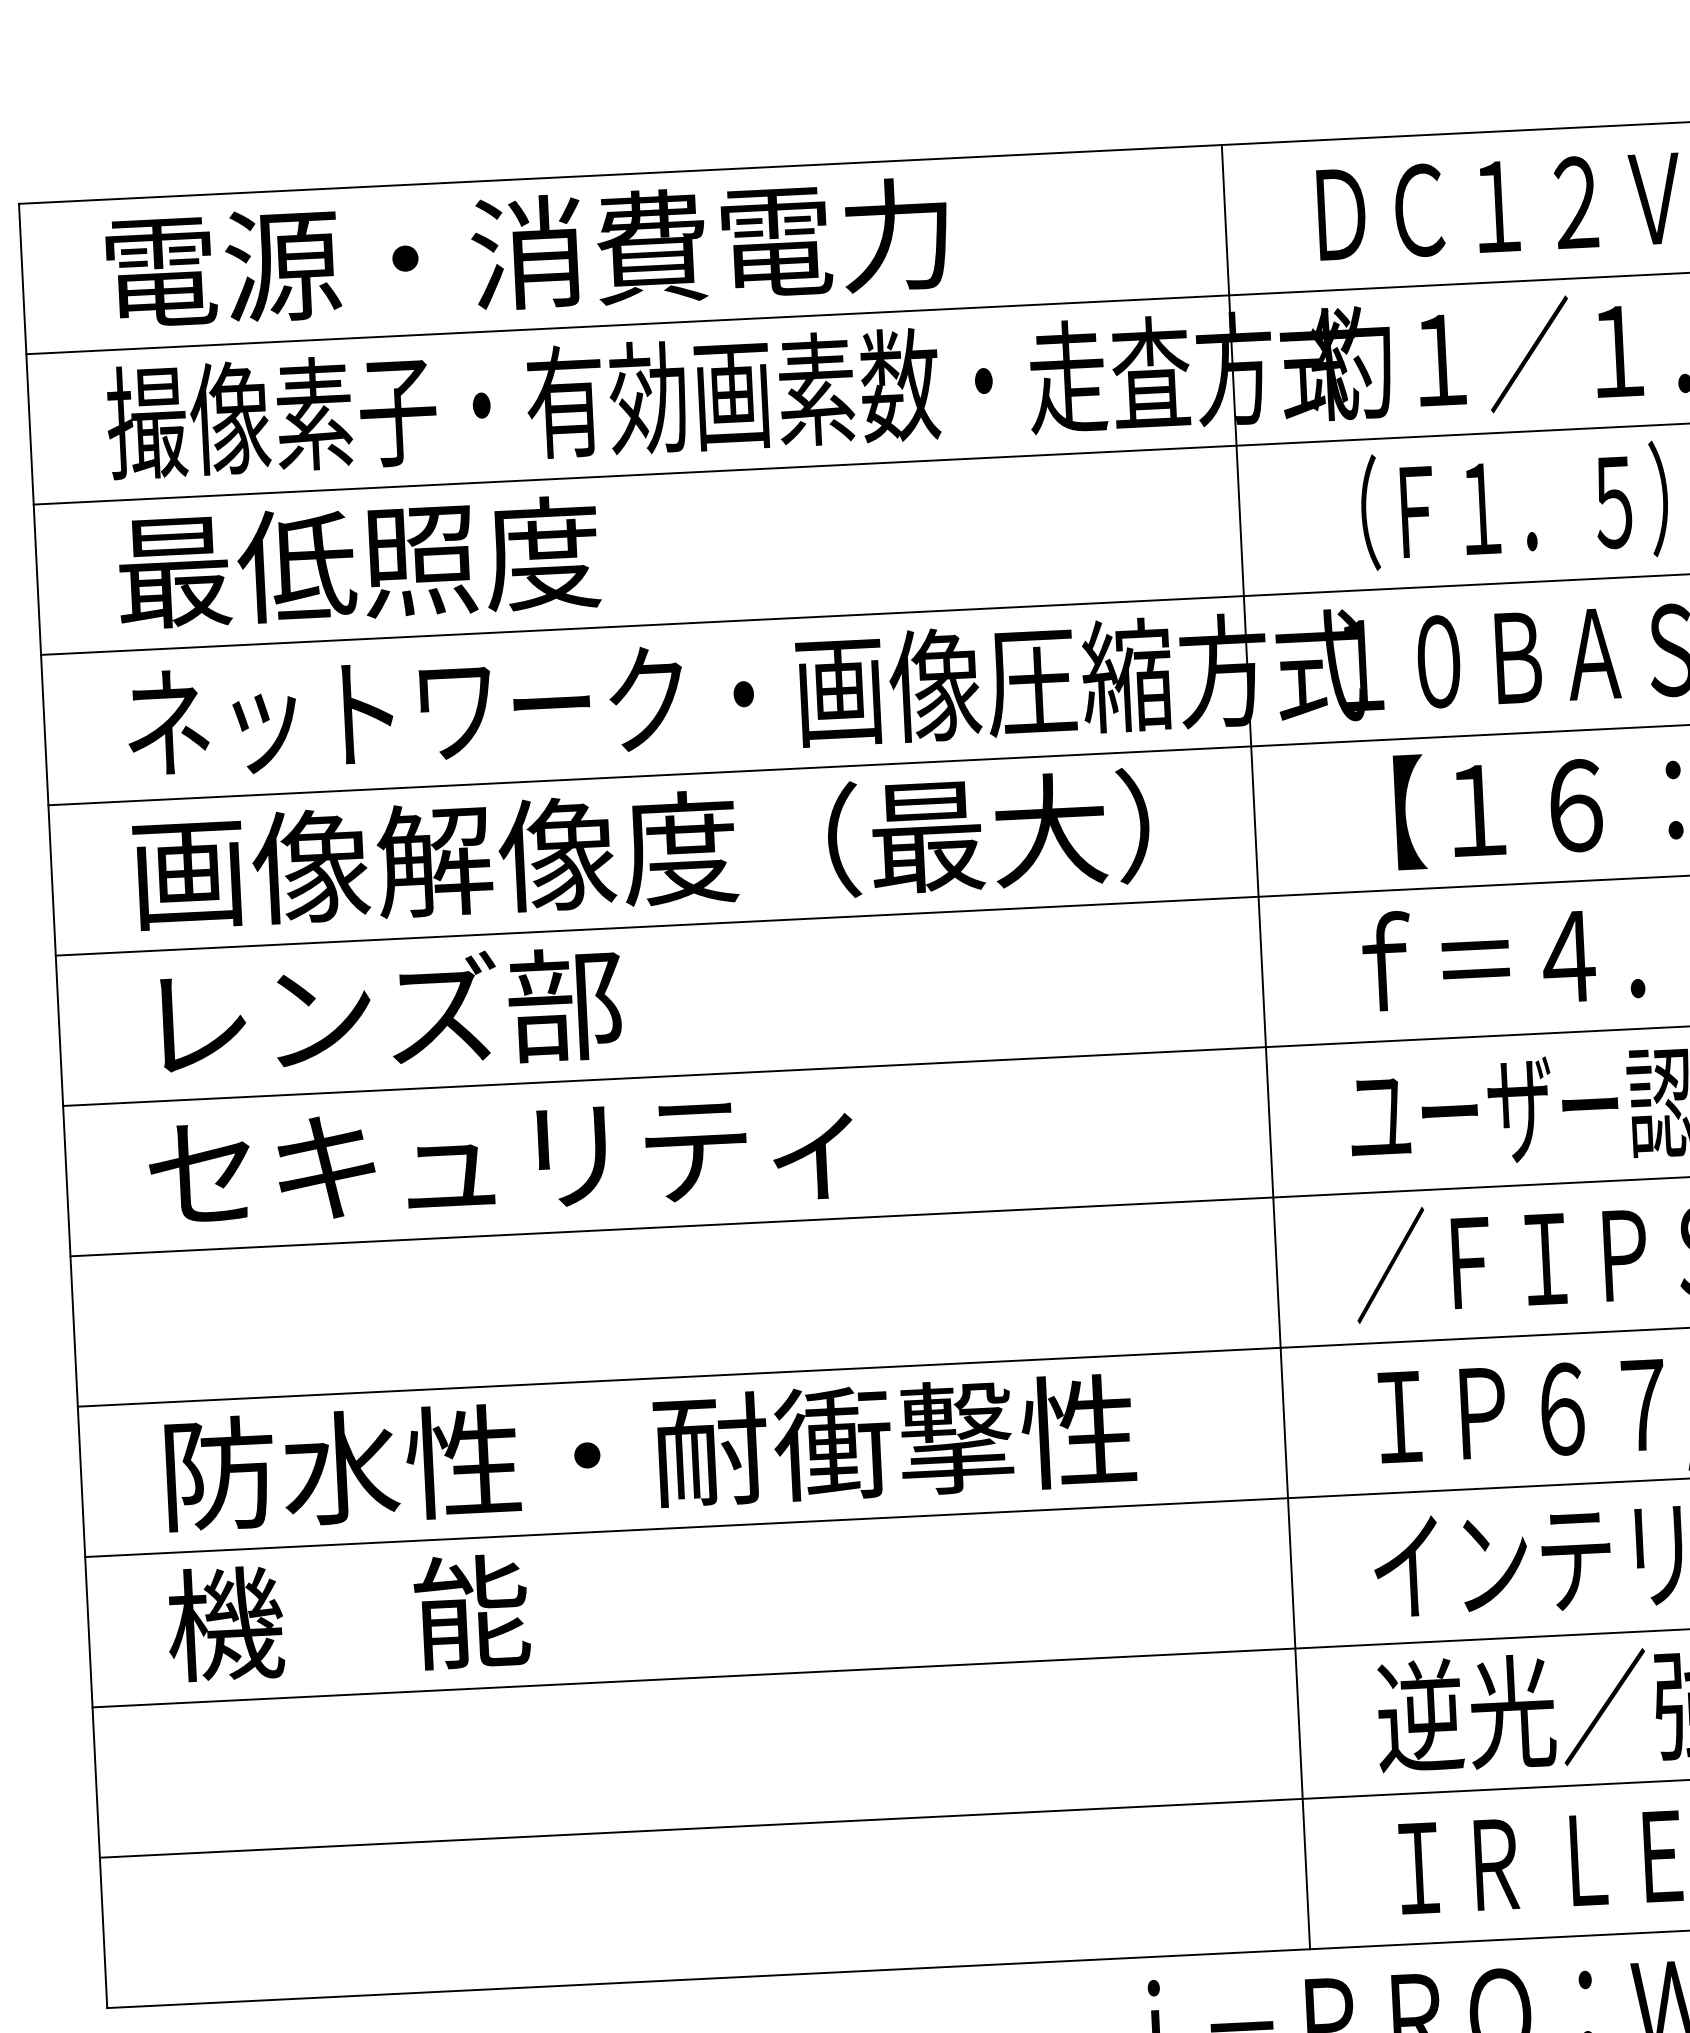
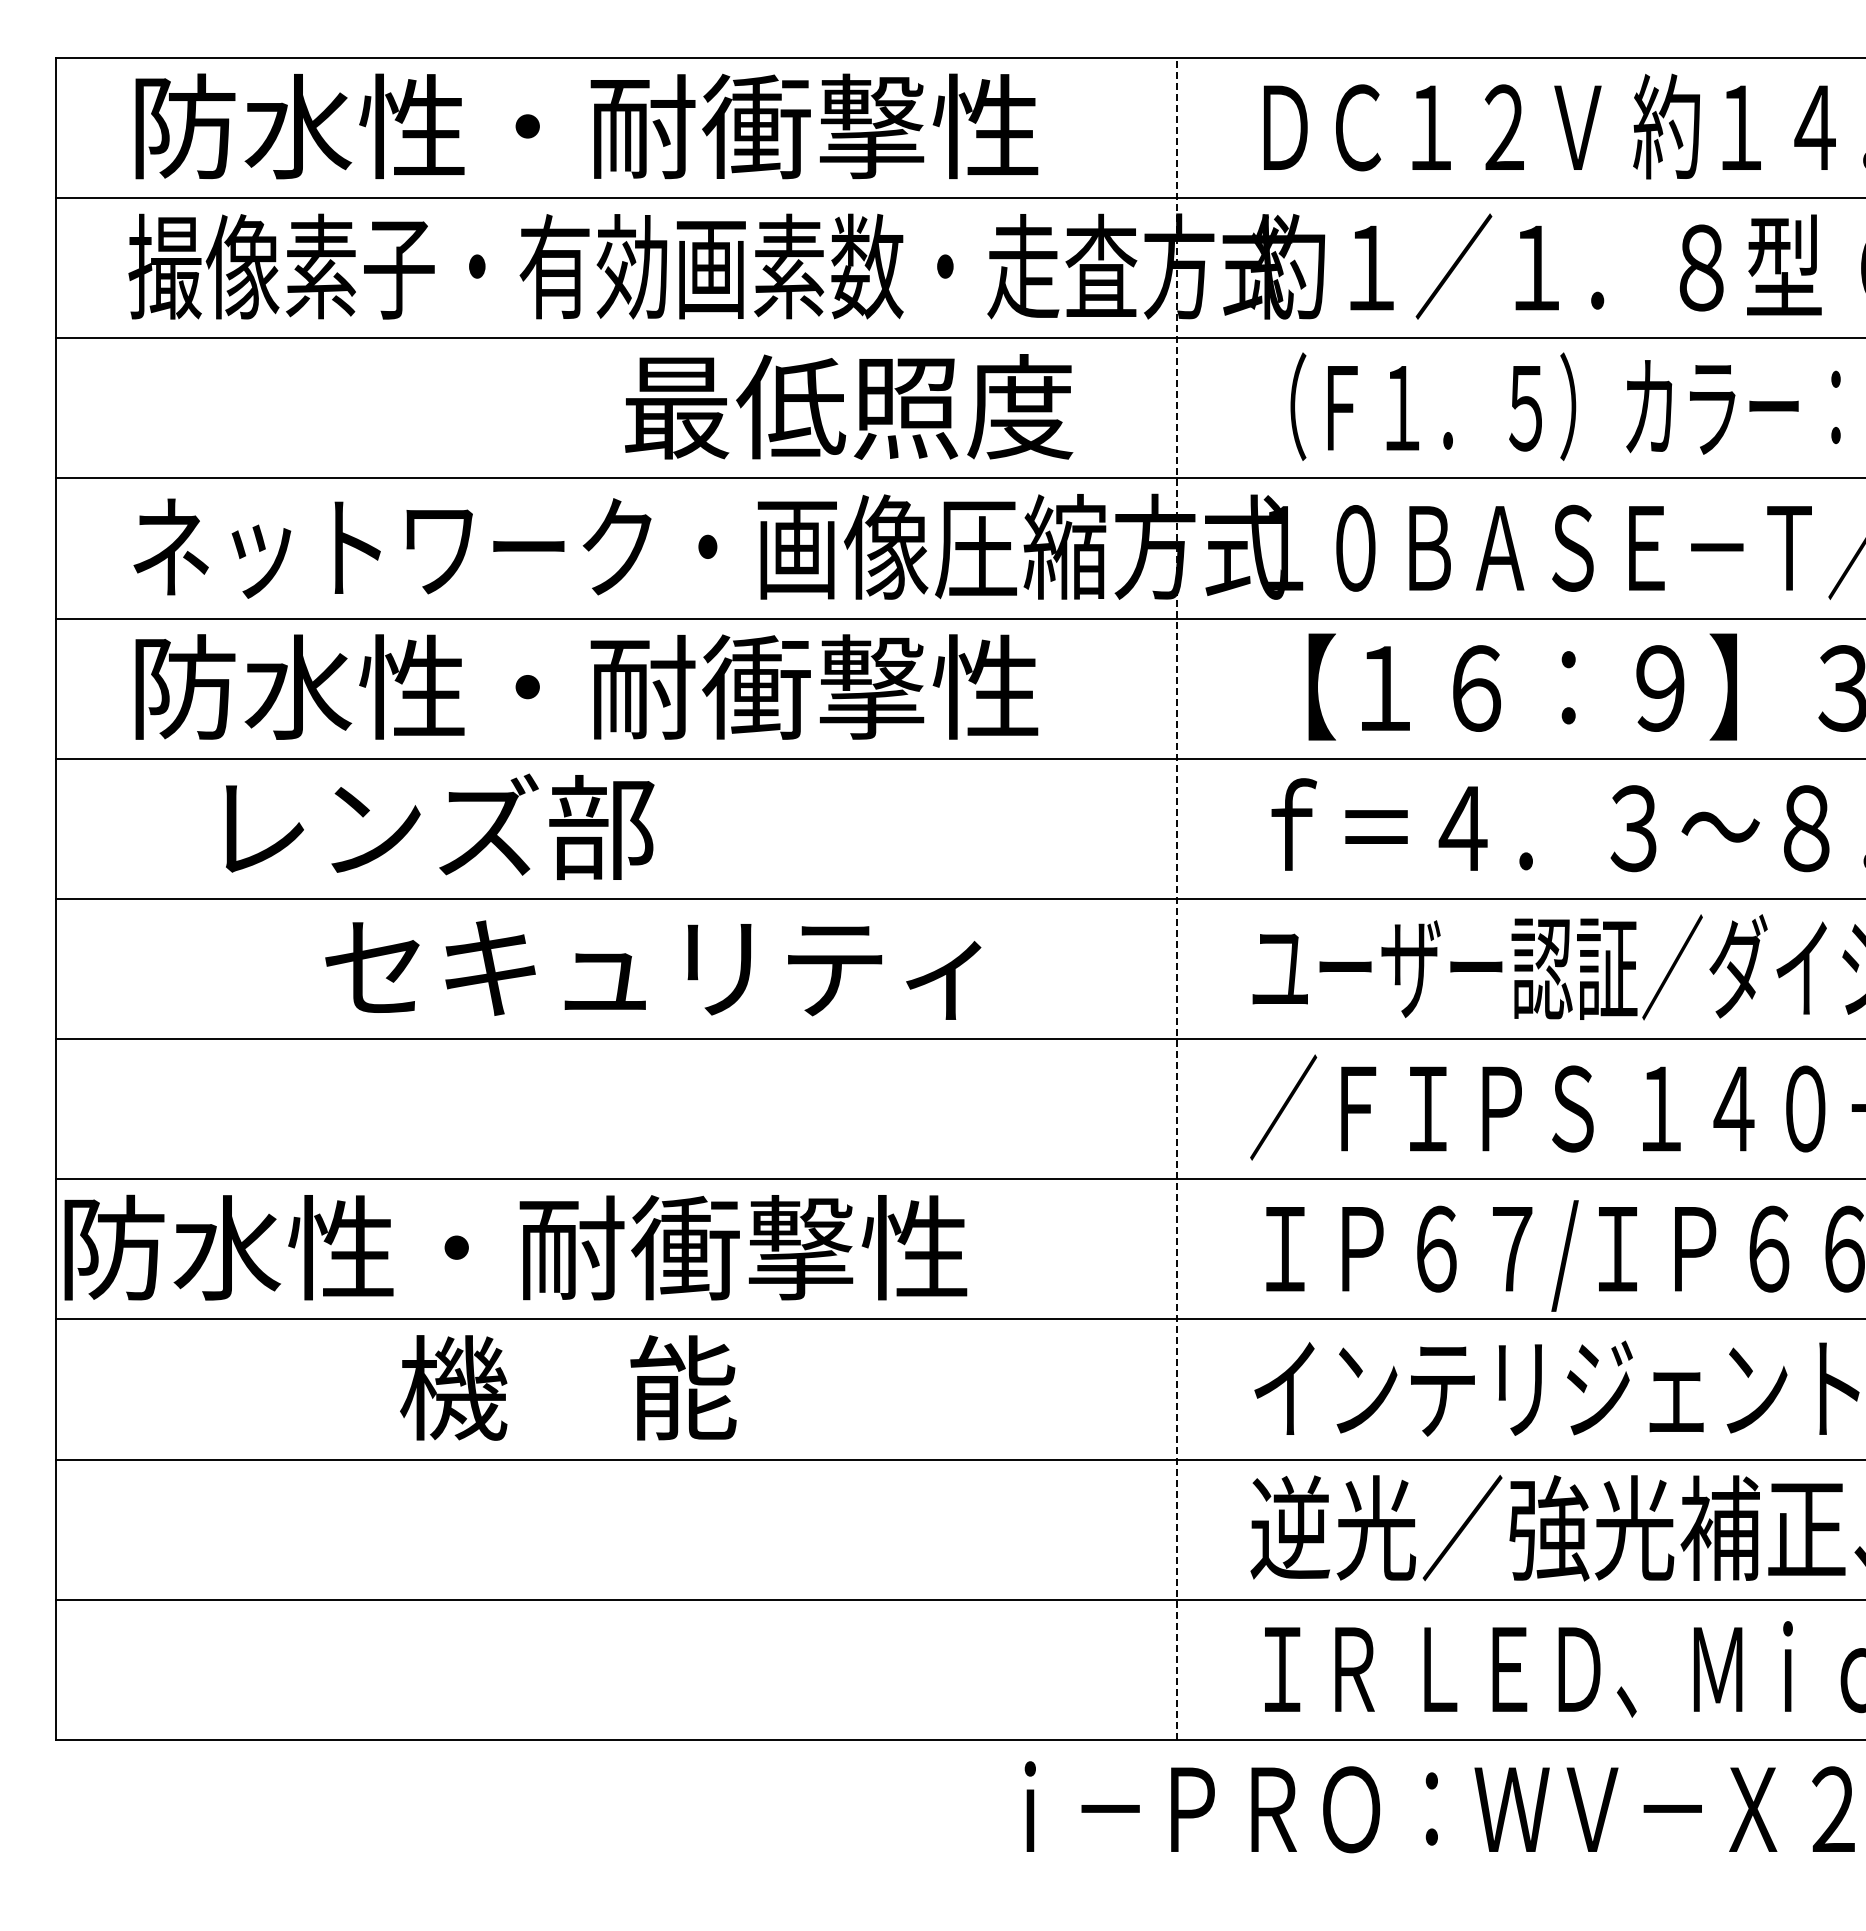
text: (591, 249) -> (586, 126), 電源・消費電力 -> 防水性・耐衝撃性
text: (359, 562) -> (849, 406), moved
text: (641, 849) -> (605, 686), 画像解像度（最大） -> 防水性・耐衝撃性
text: (392, 1012) -> (440, 826), moved
line: (1266, 1046) -> (1177, 898), solid -> dashed
text: (501, 1160) -> (653, 969), moved
text: (650, 1452) -> (515, 1247), moved
text: (348, 1617) -> (568, 1387), moved

